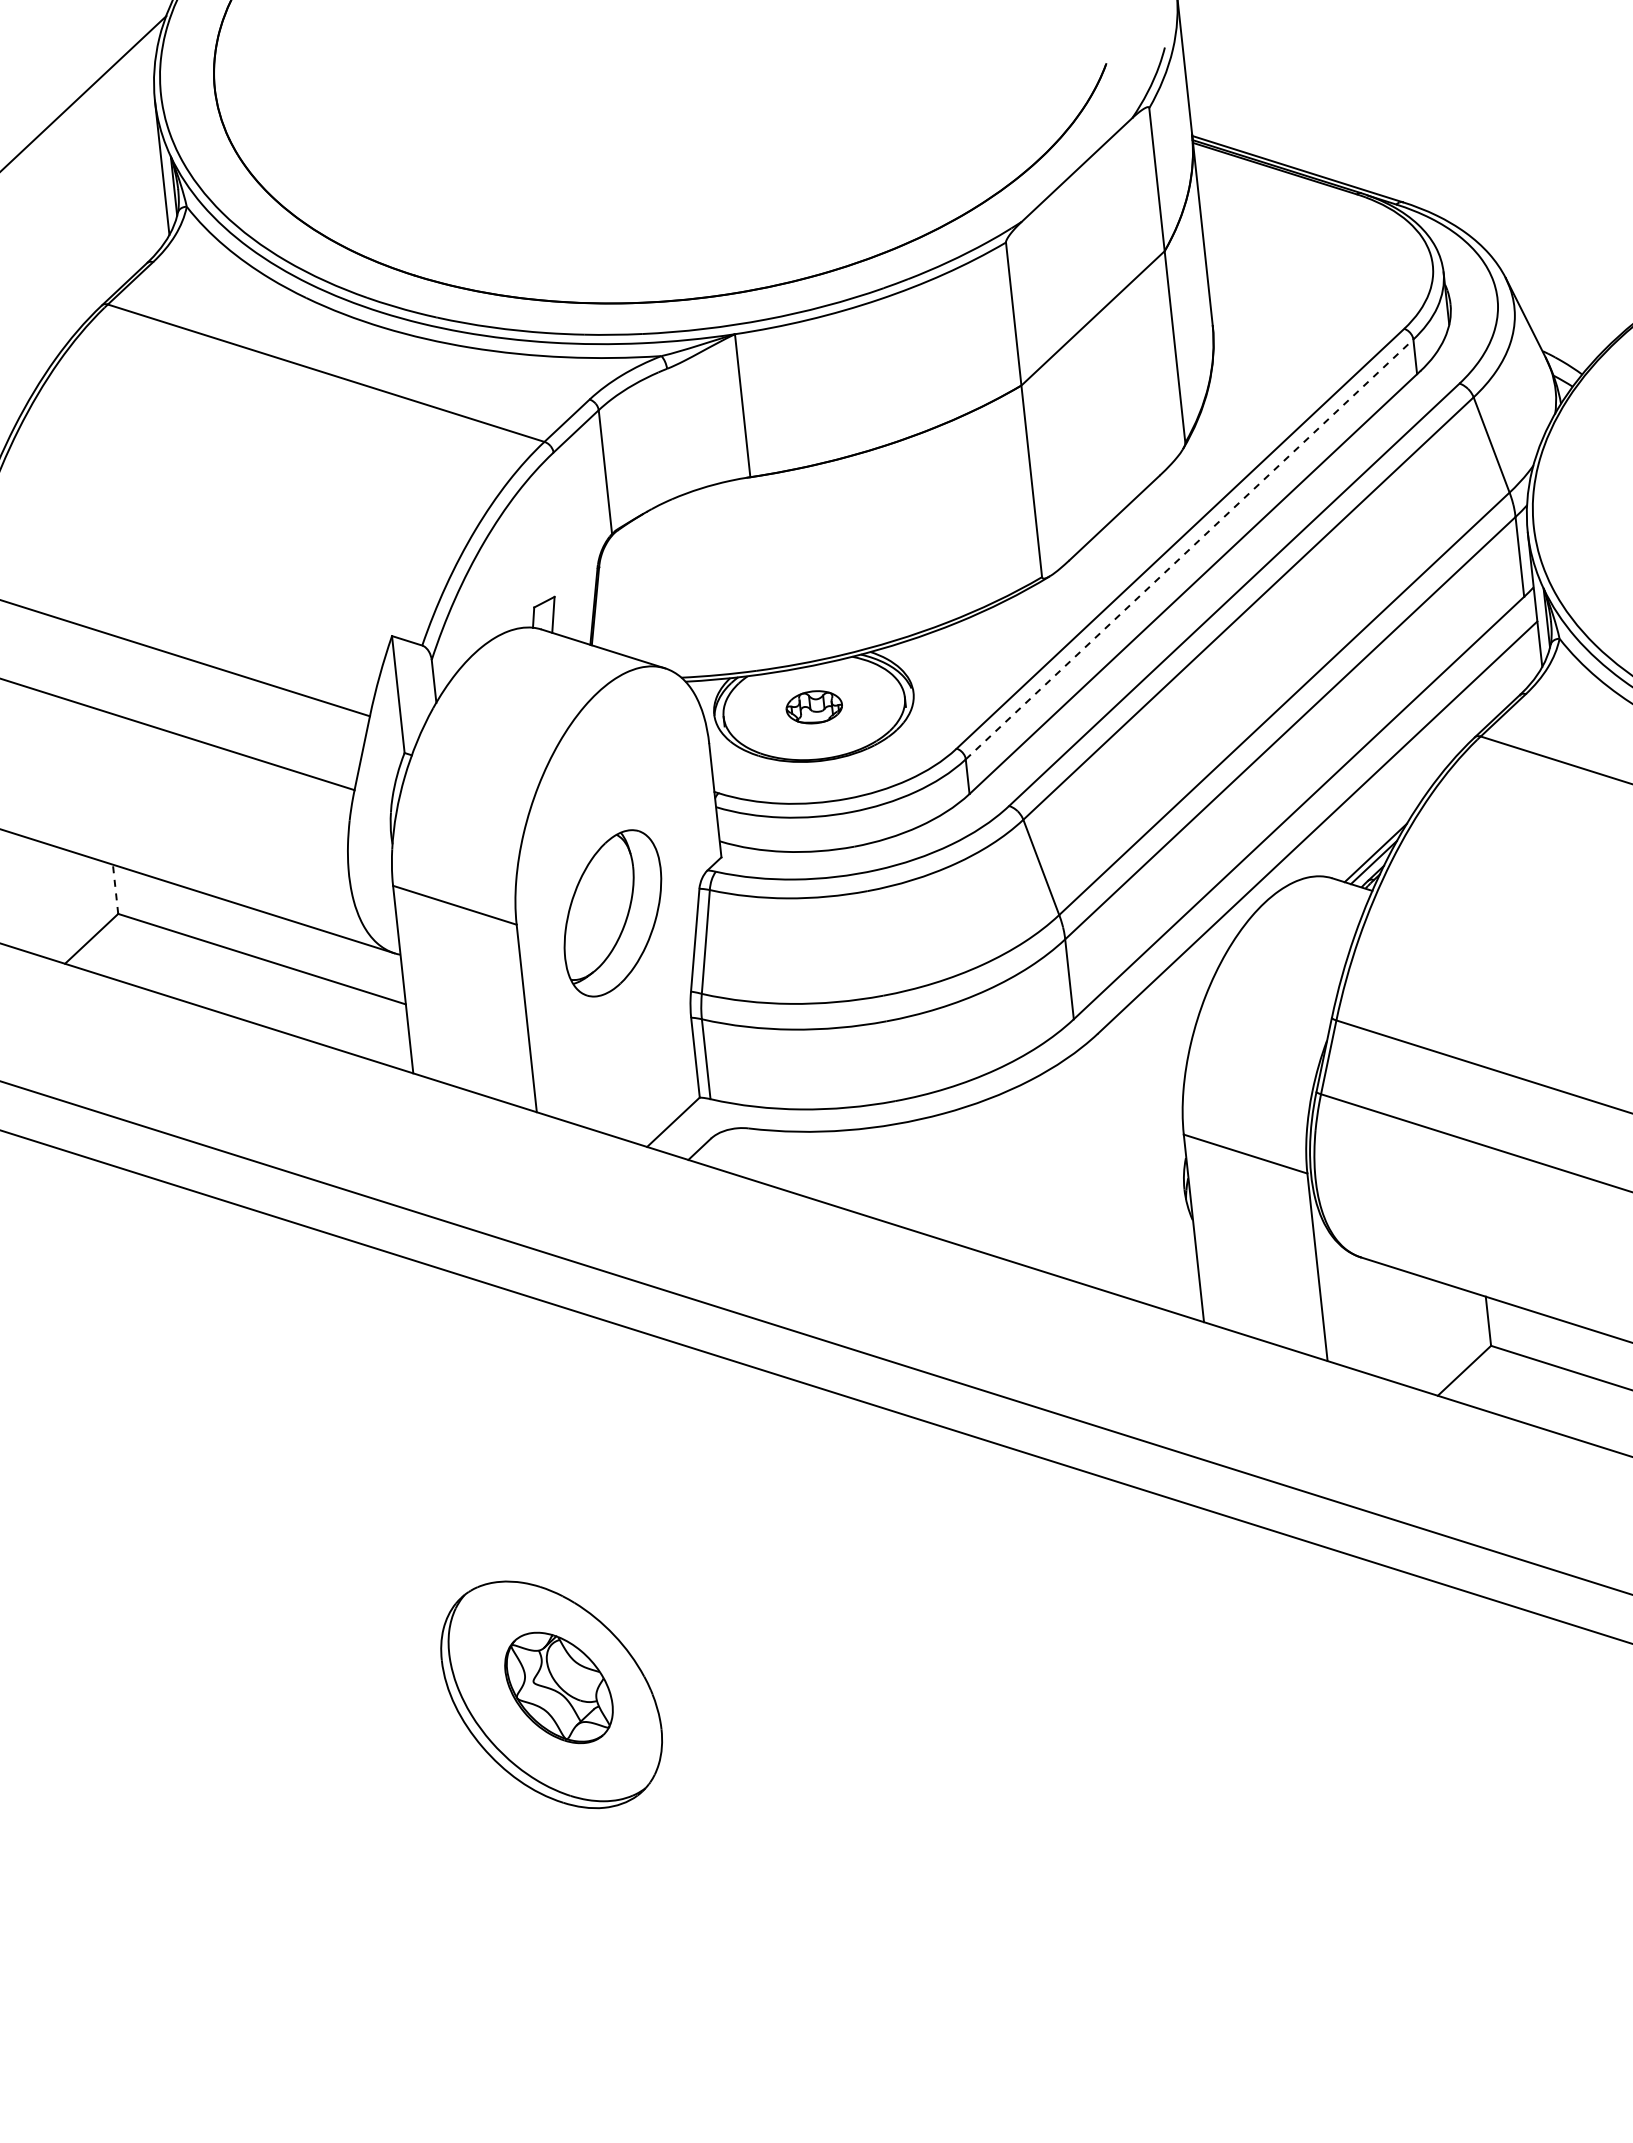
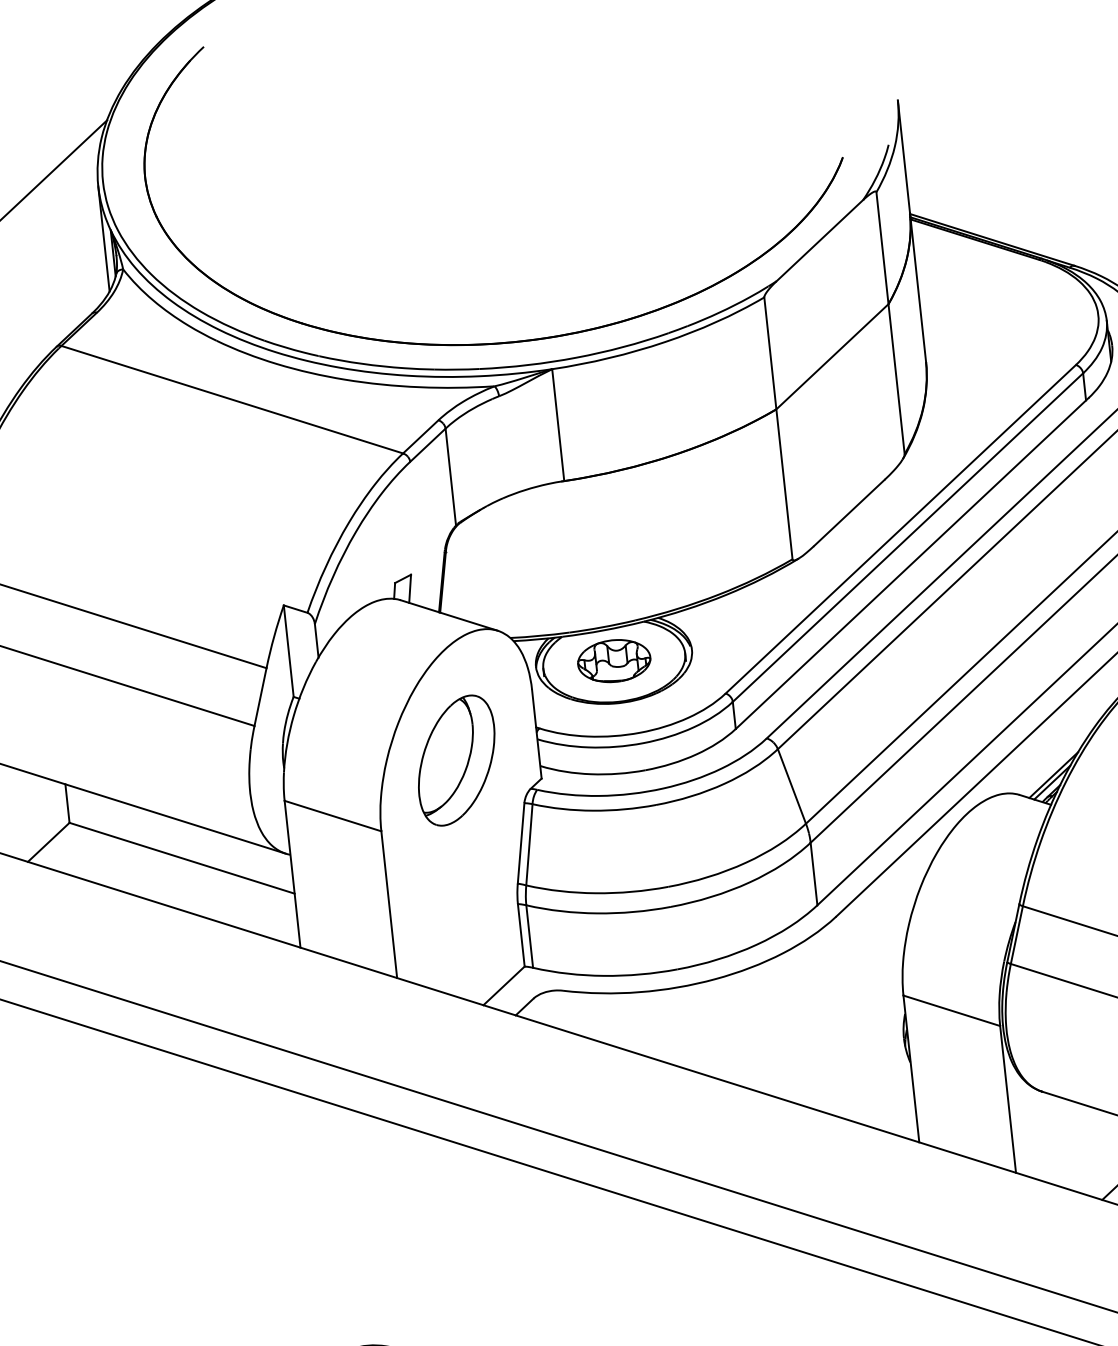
line: (1189, 549) -> (907, 537), dashed -> solid
part: (814, 707) -> (614, 661), size x1.67
line: (115, 889) -> (67, 803), dashed -> solid
part: (612, 913) -> (456, 760), moved

